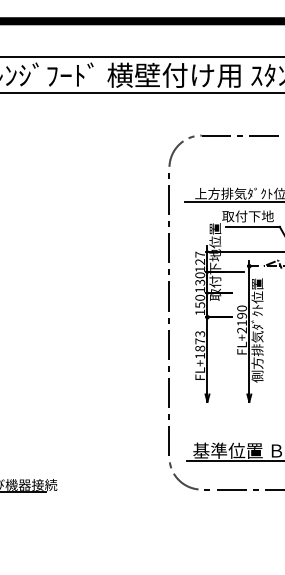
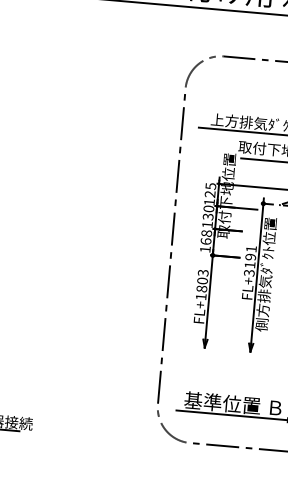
text: (200, 254) -> (211, 186), 127 -> 125
text: (200, 301) -> (206, 237), 150 -> 168
text: (241, 319) -> (249, 261), FL+2190 -> FL+3191
text: (200, 341) -> (202, 281), FL+1873 -> FL+1803

